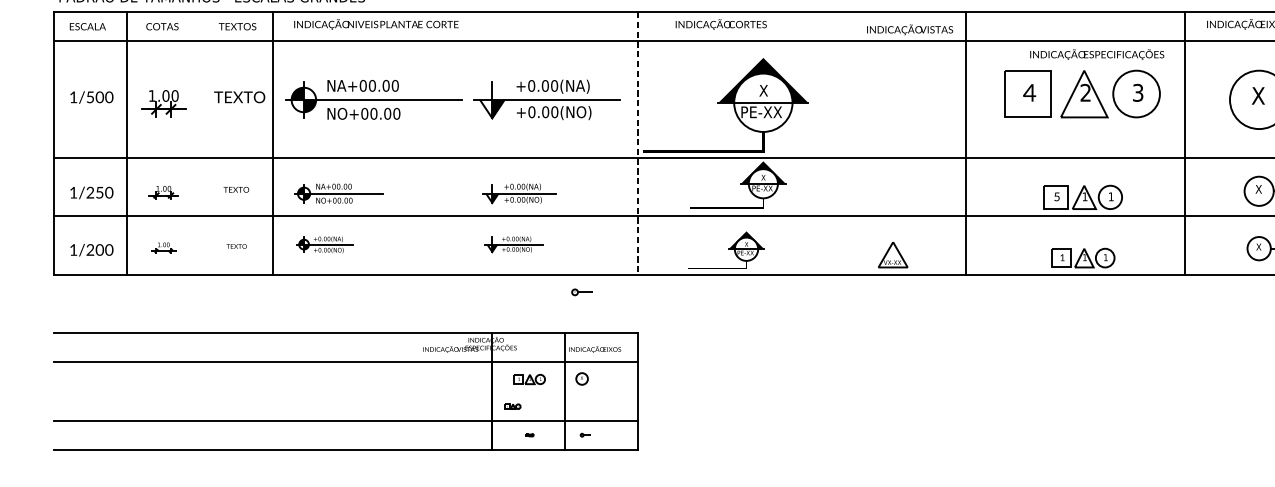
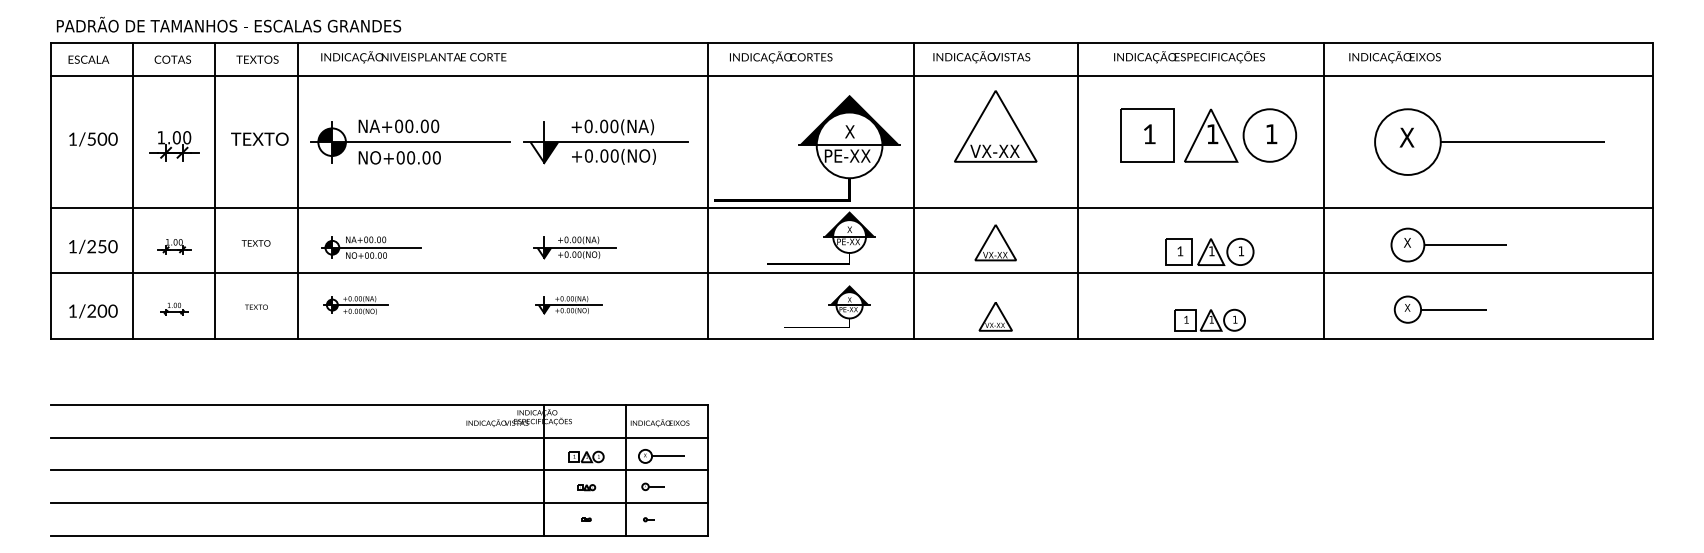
text: (721, 24) -> (781, 57), moved
text: (909, 30) -> (981, 57), moved
text: (1097, 54) -> (1189, 57), moved
part: (892, 86) -> (995, 126), added
text: (1029, 93) -> (1149, 134), 4 -> 1
text: (1085, 93) -> (1212, 134), 2 -> 1
text: (1138, 93) -> (1271, 134), 3 -> 1
line: (200, 143) -> (215, 191), added
line: (638, 143) -> (708, 191), dashed -> solid
line: (820, 143) -> (913, 191), added
part: (892, 189) -> (995, 242), added
text: (1057, 197) -> (1180, 251), 5 -> 1
part: (726, 250) -> (827, 306), moved
part: (581, 292) -> (652, 486), moved
line: (604, 379) -> (670, 456), added
line: (345, 391) -> (379, 470), added
part: (512, 406) -> (586, 487), moved

